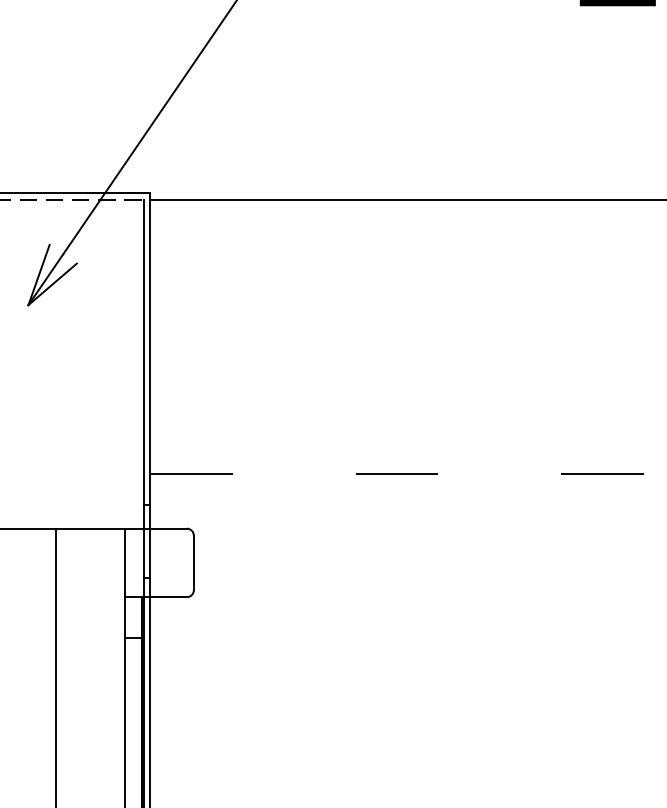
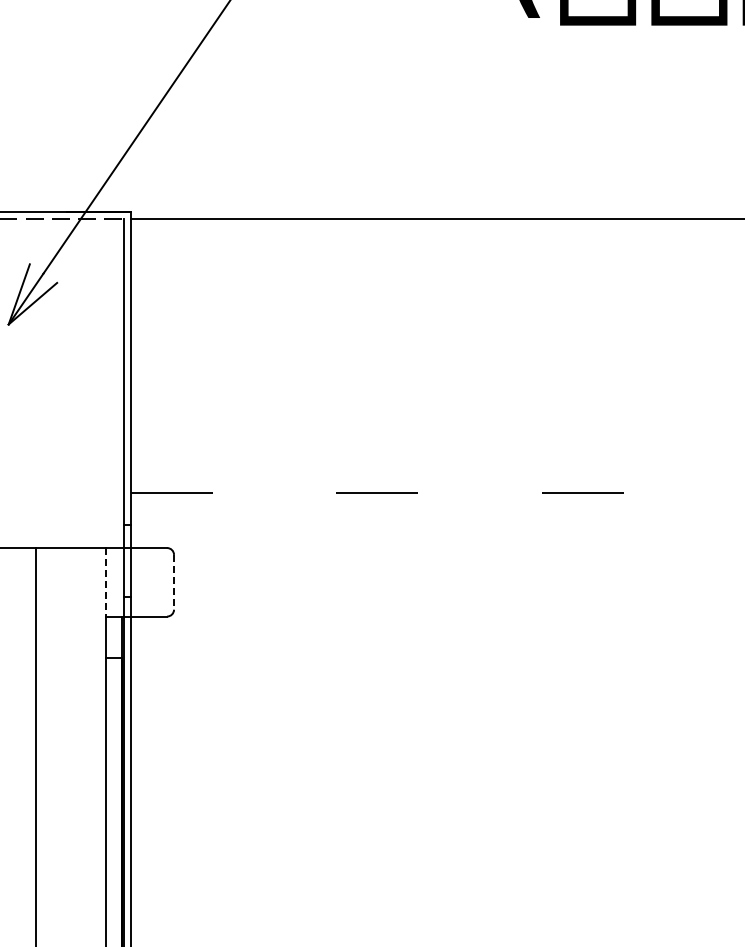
line: (125, 563) -> (105, 582), solid -> dashed
line: (194, 563) -> (174, 582), solid -> dashed

